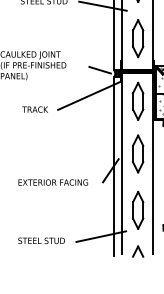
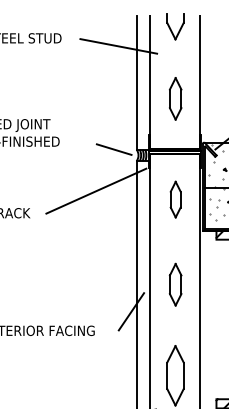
part: (138, 38) -> (176, 98), size x0.7
part: (138, 100) -> (176, 198), size x0.6
part: (138, 153) -> (176, 283), size x0.7

